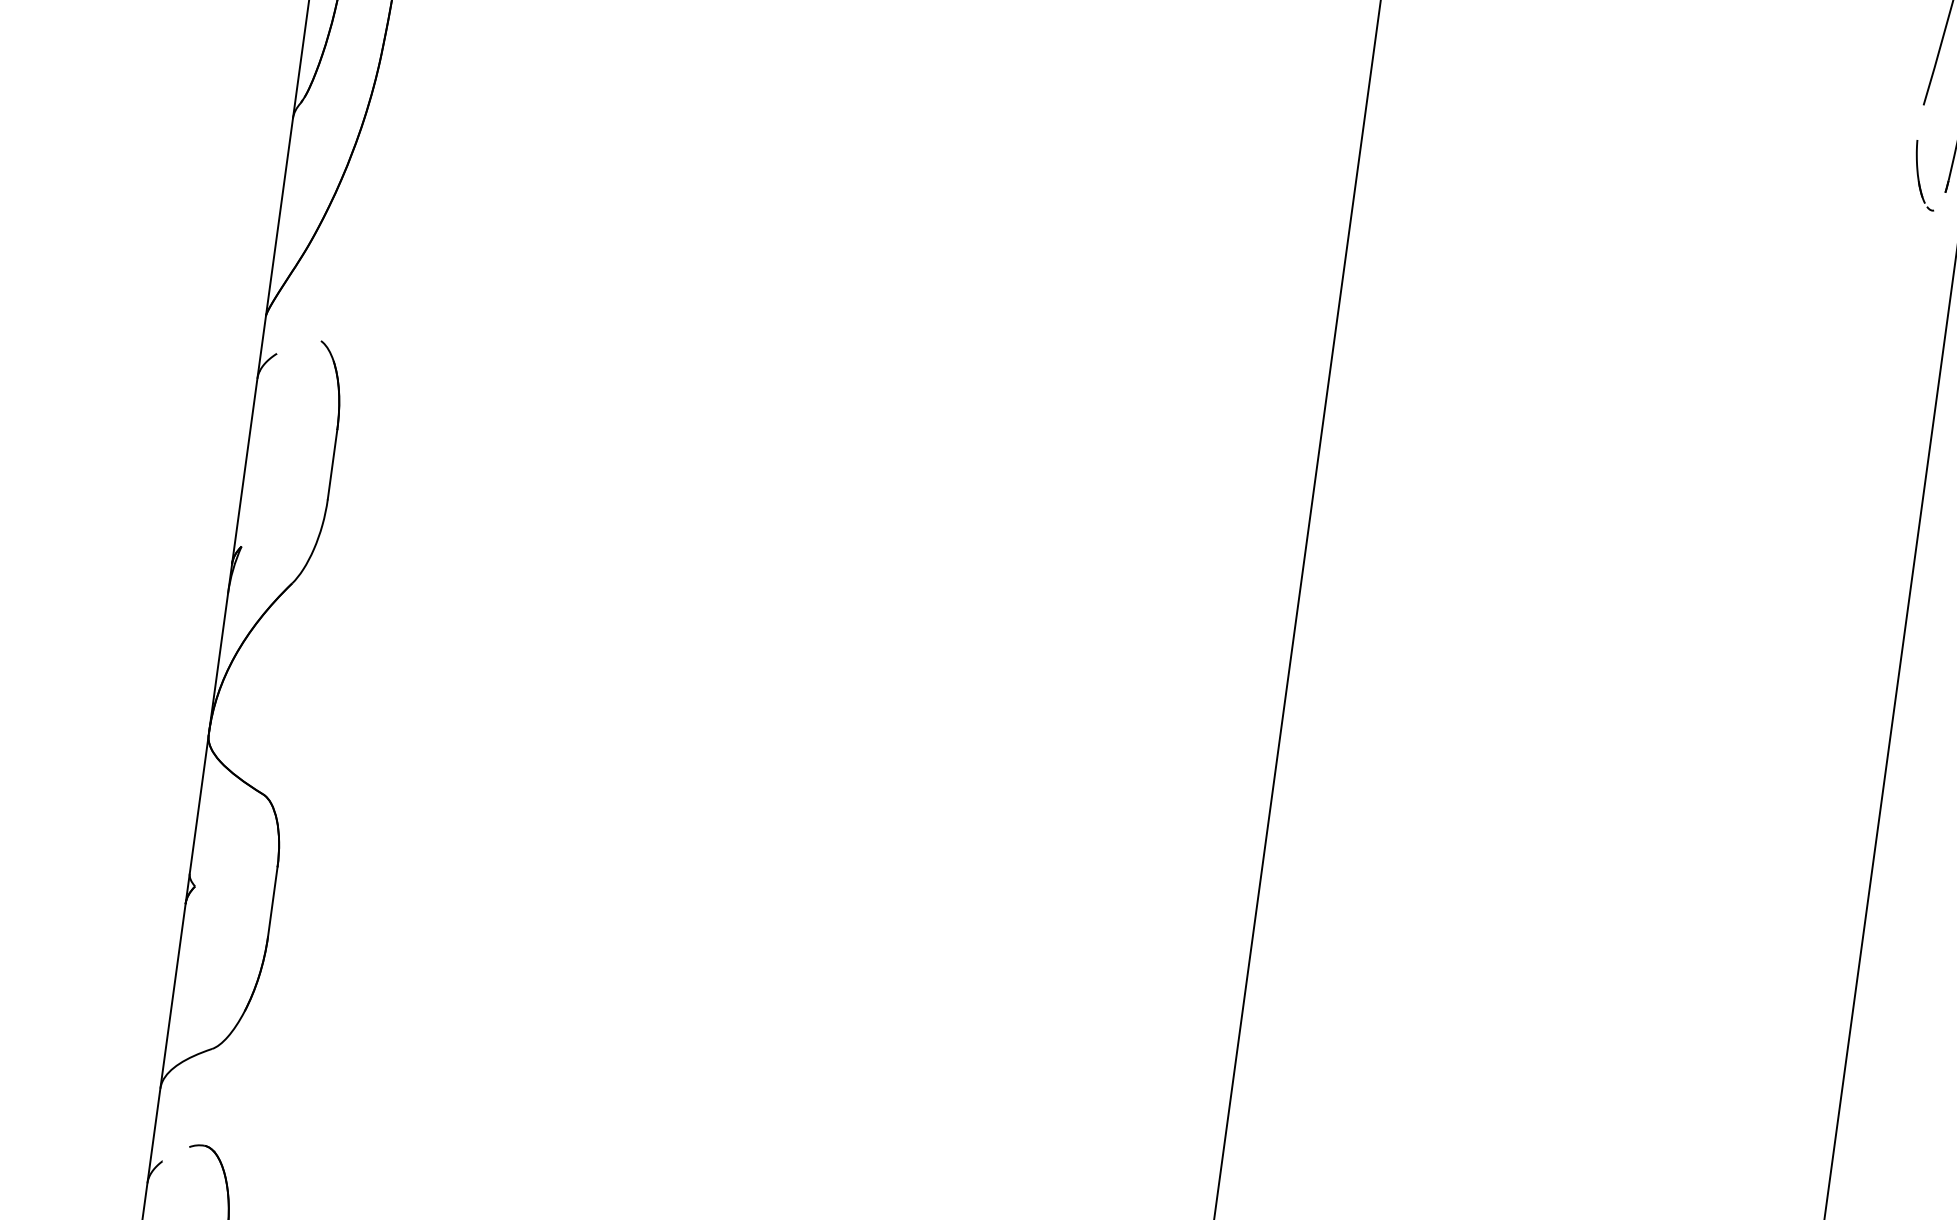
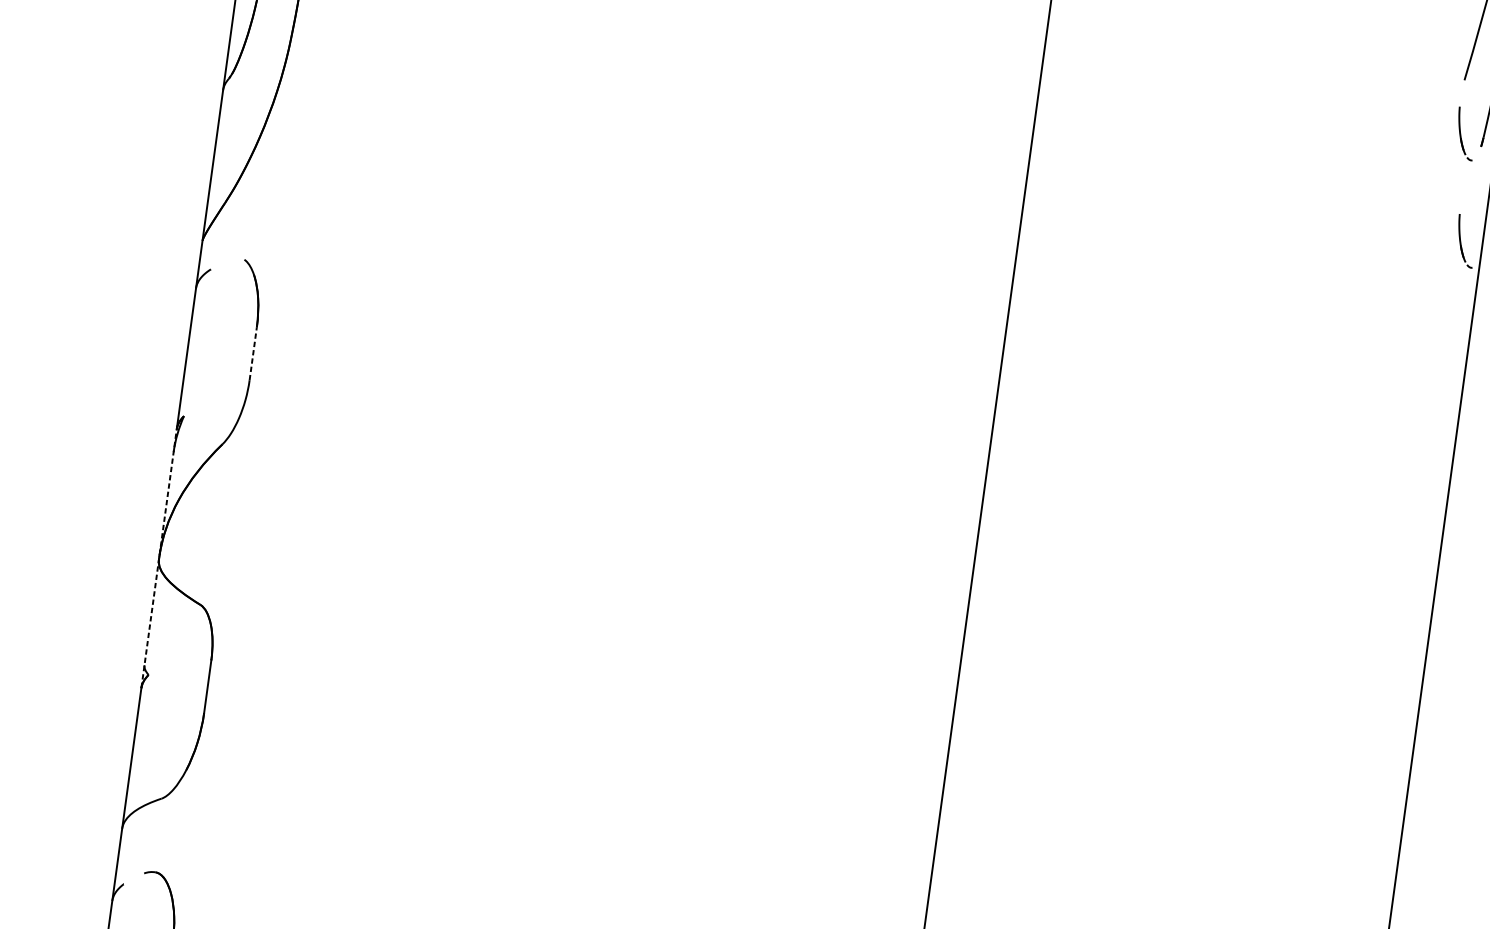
part: (1924, 316) -> (1465, 241), added
line: (332, 464) -> (253, 353), solid -> dashed
line: (208, 733) -> (158, 558), solid -> dashed

